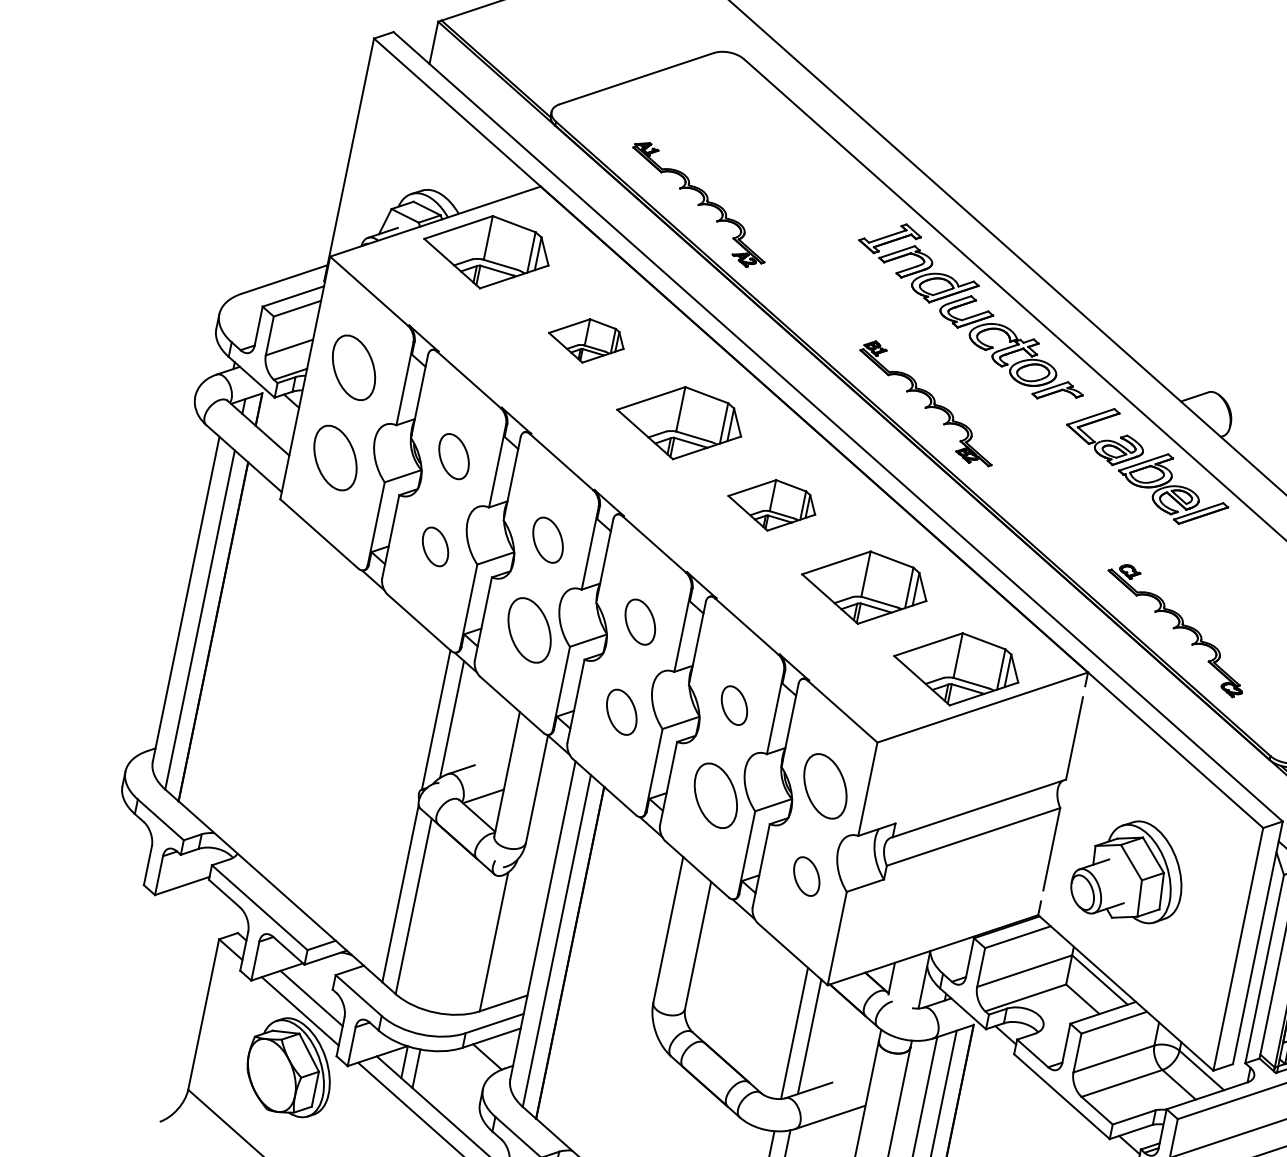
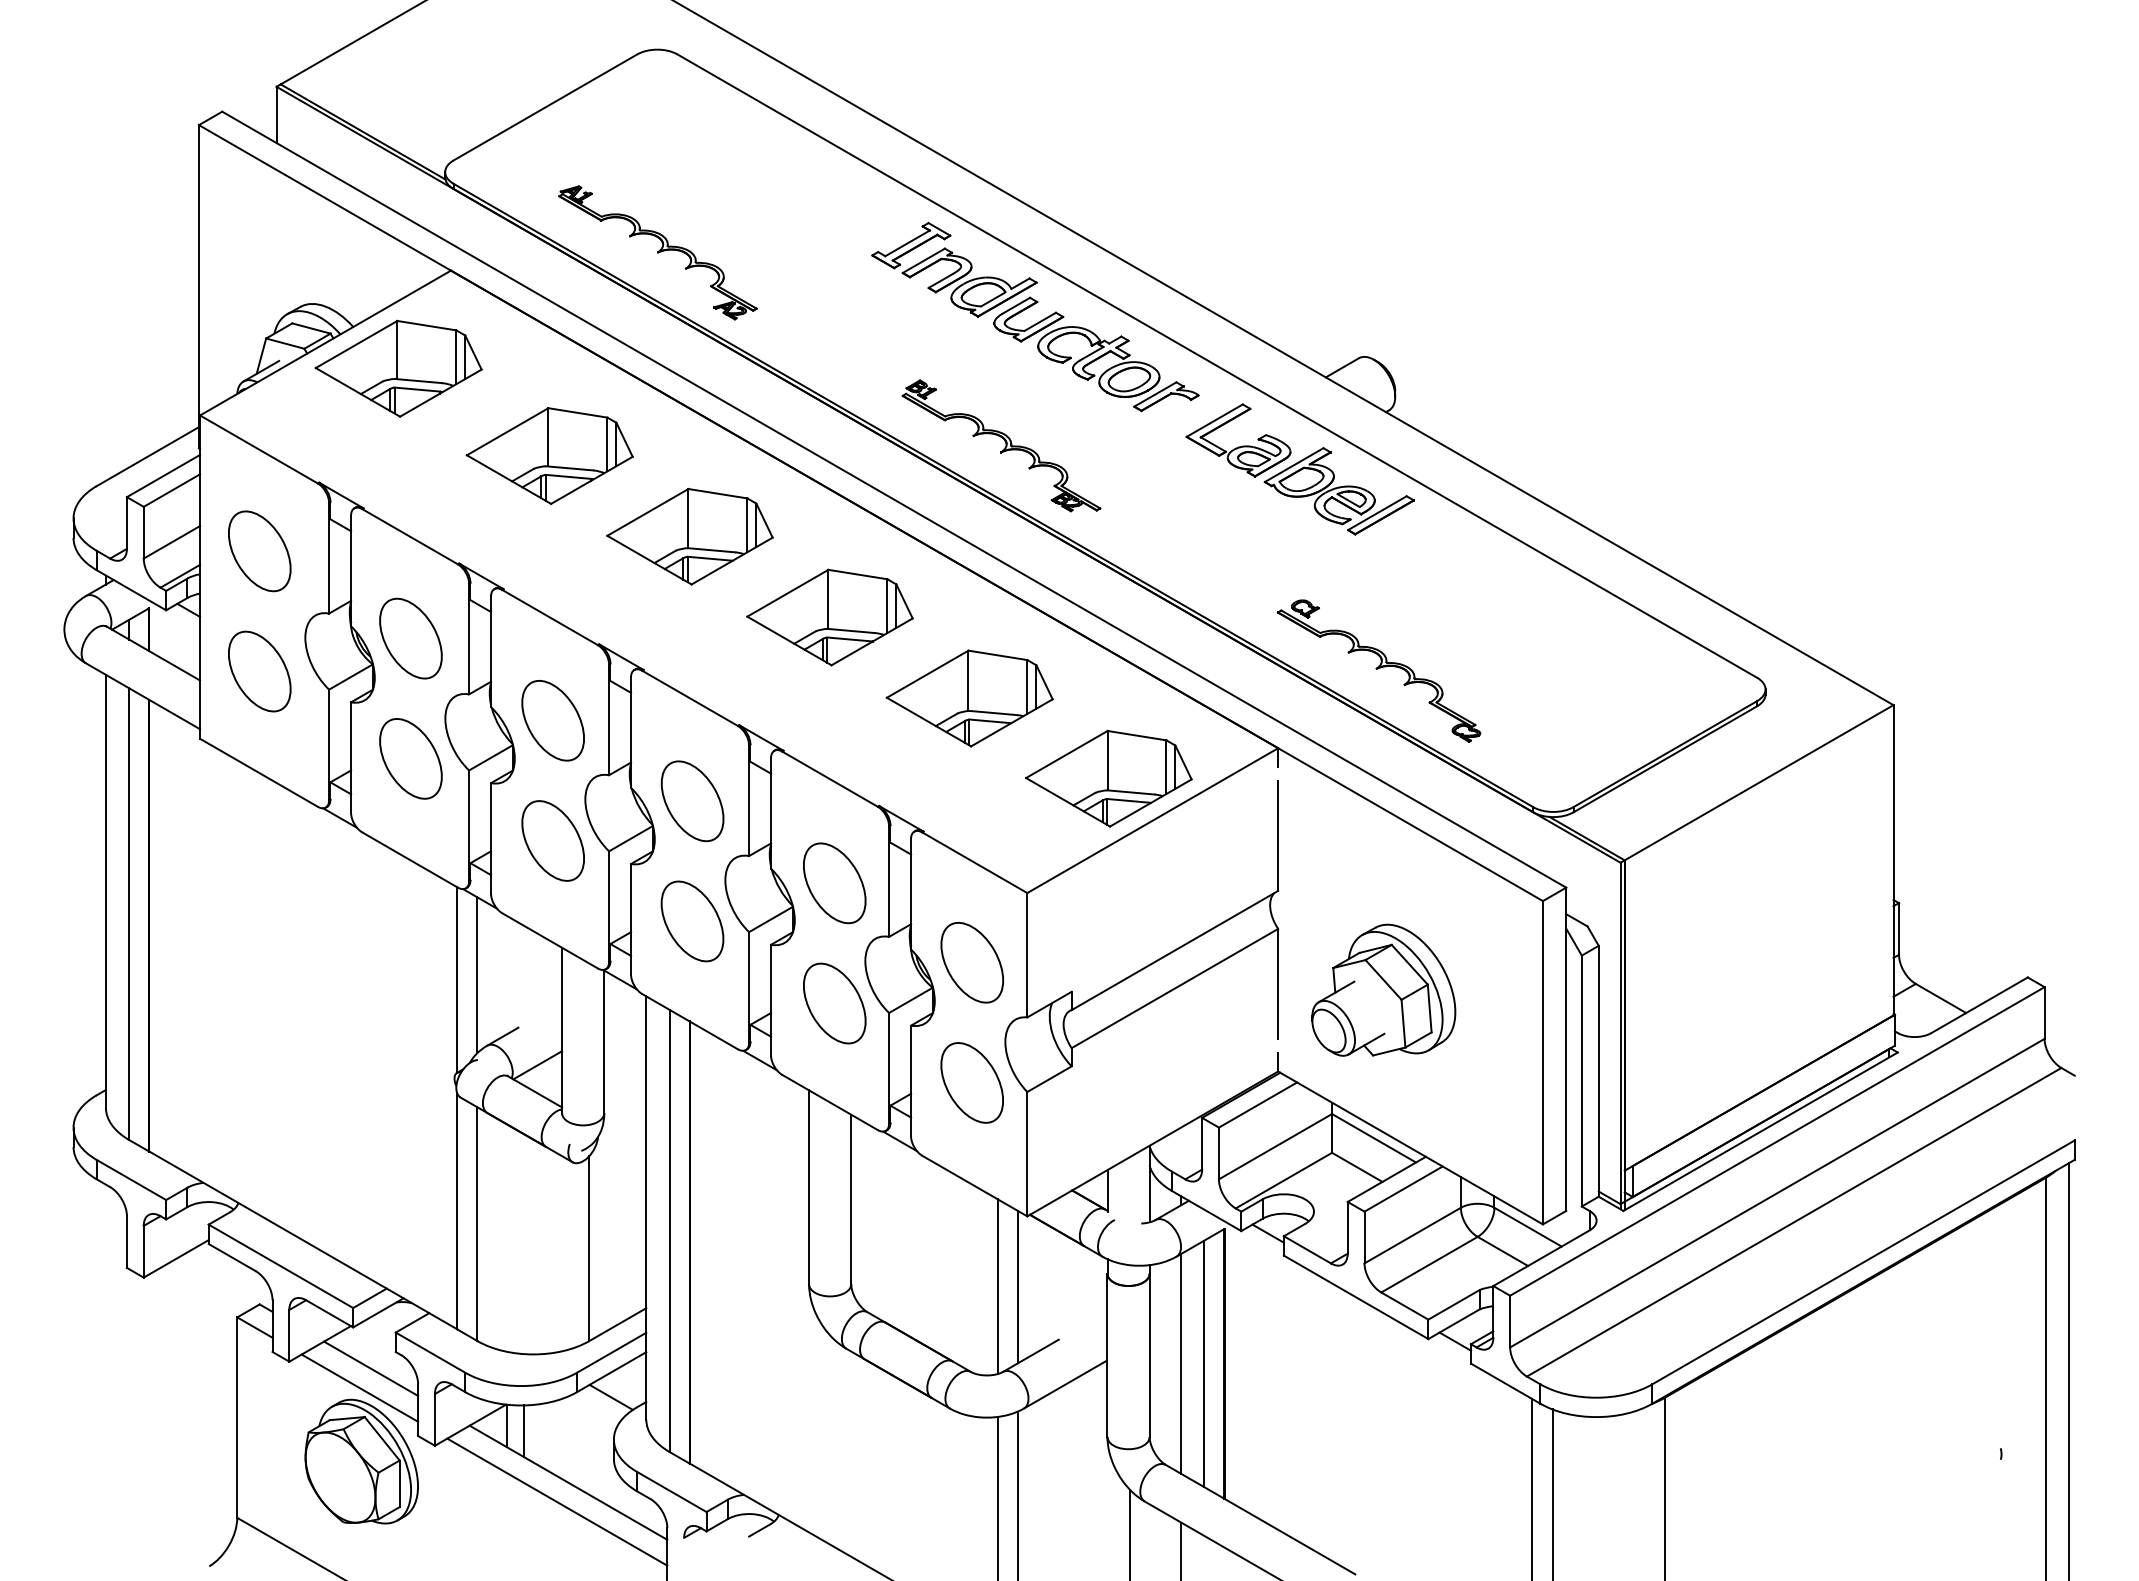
part: (586, 340) -> (549, 455), size x1.67
part: (453, 456) -> (410, 638), size x1.43
part: (771, 505) -> (829, 617), size x1.43
part: (547, 539) -> (552, 720), size x1.43
part: (435, 546) -> (410, 758), size x1.67
part: (640, 622) -> (692, 801), size x1.43
part: (734, 705) -> (834, 883), size x1.67
part: (621, 712) -> (692, 921), size x1.43
part: (806, 876) -> (971, 1082), size x1.67

